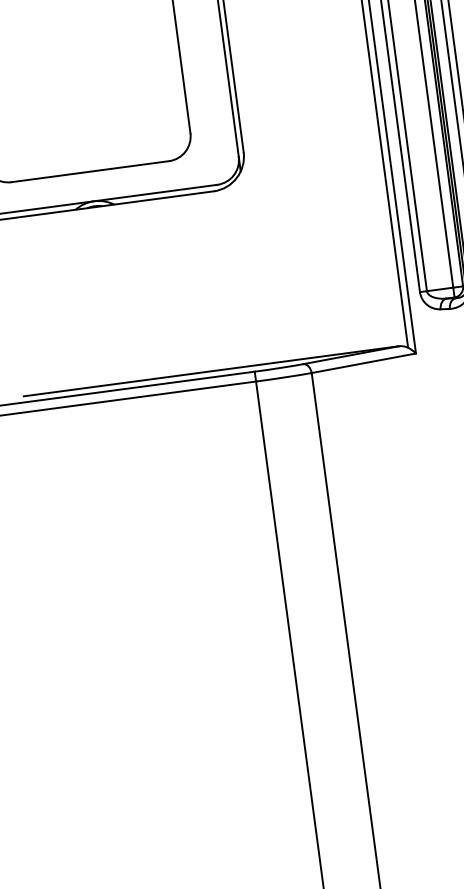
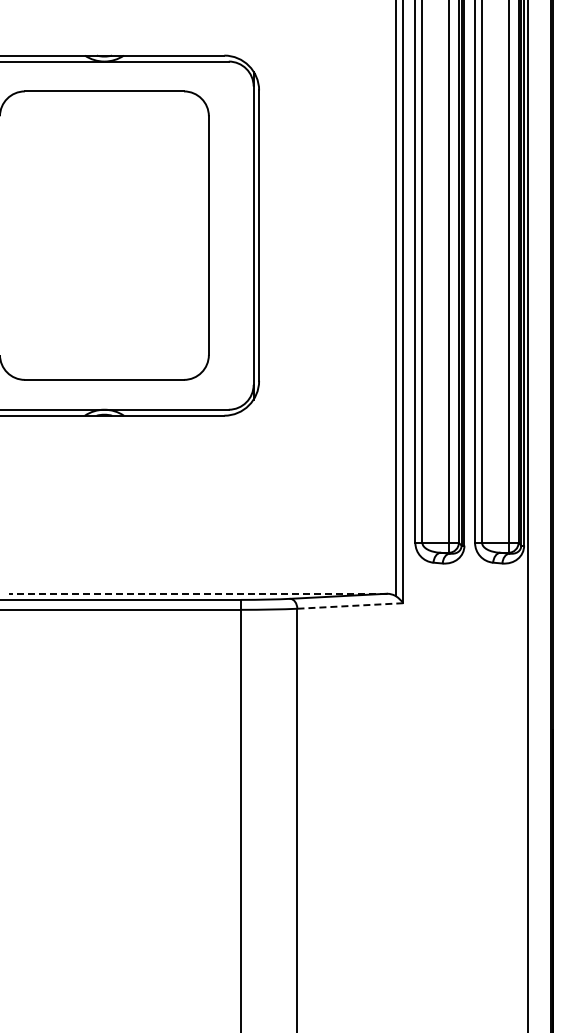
line: (363, 363) -> (349, 606), solid -> dashed
line: (210, 371) -> (197, 593), solid -> dashed

